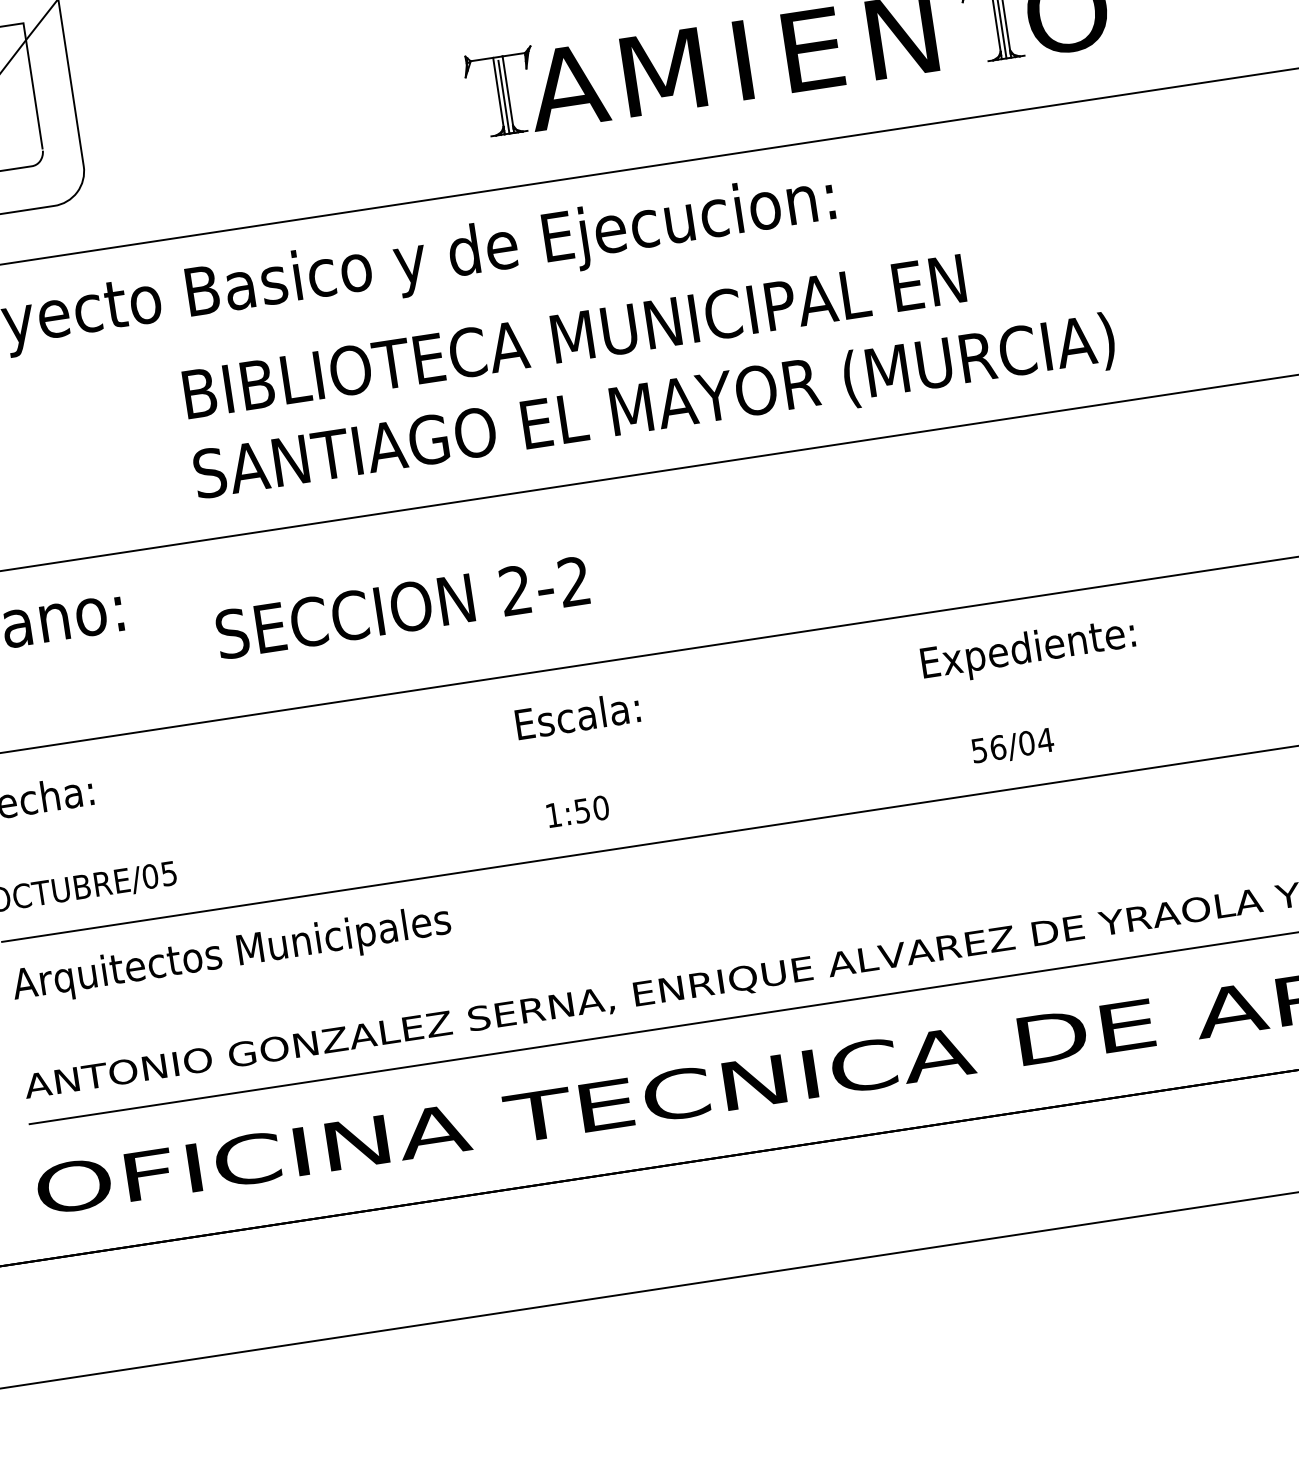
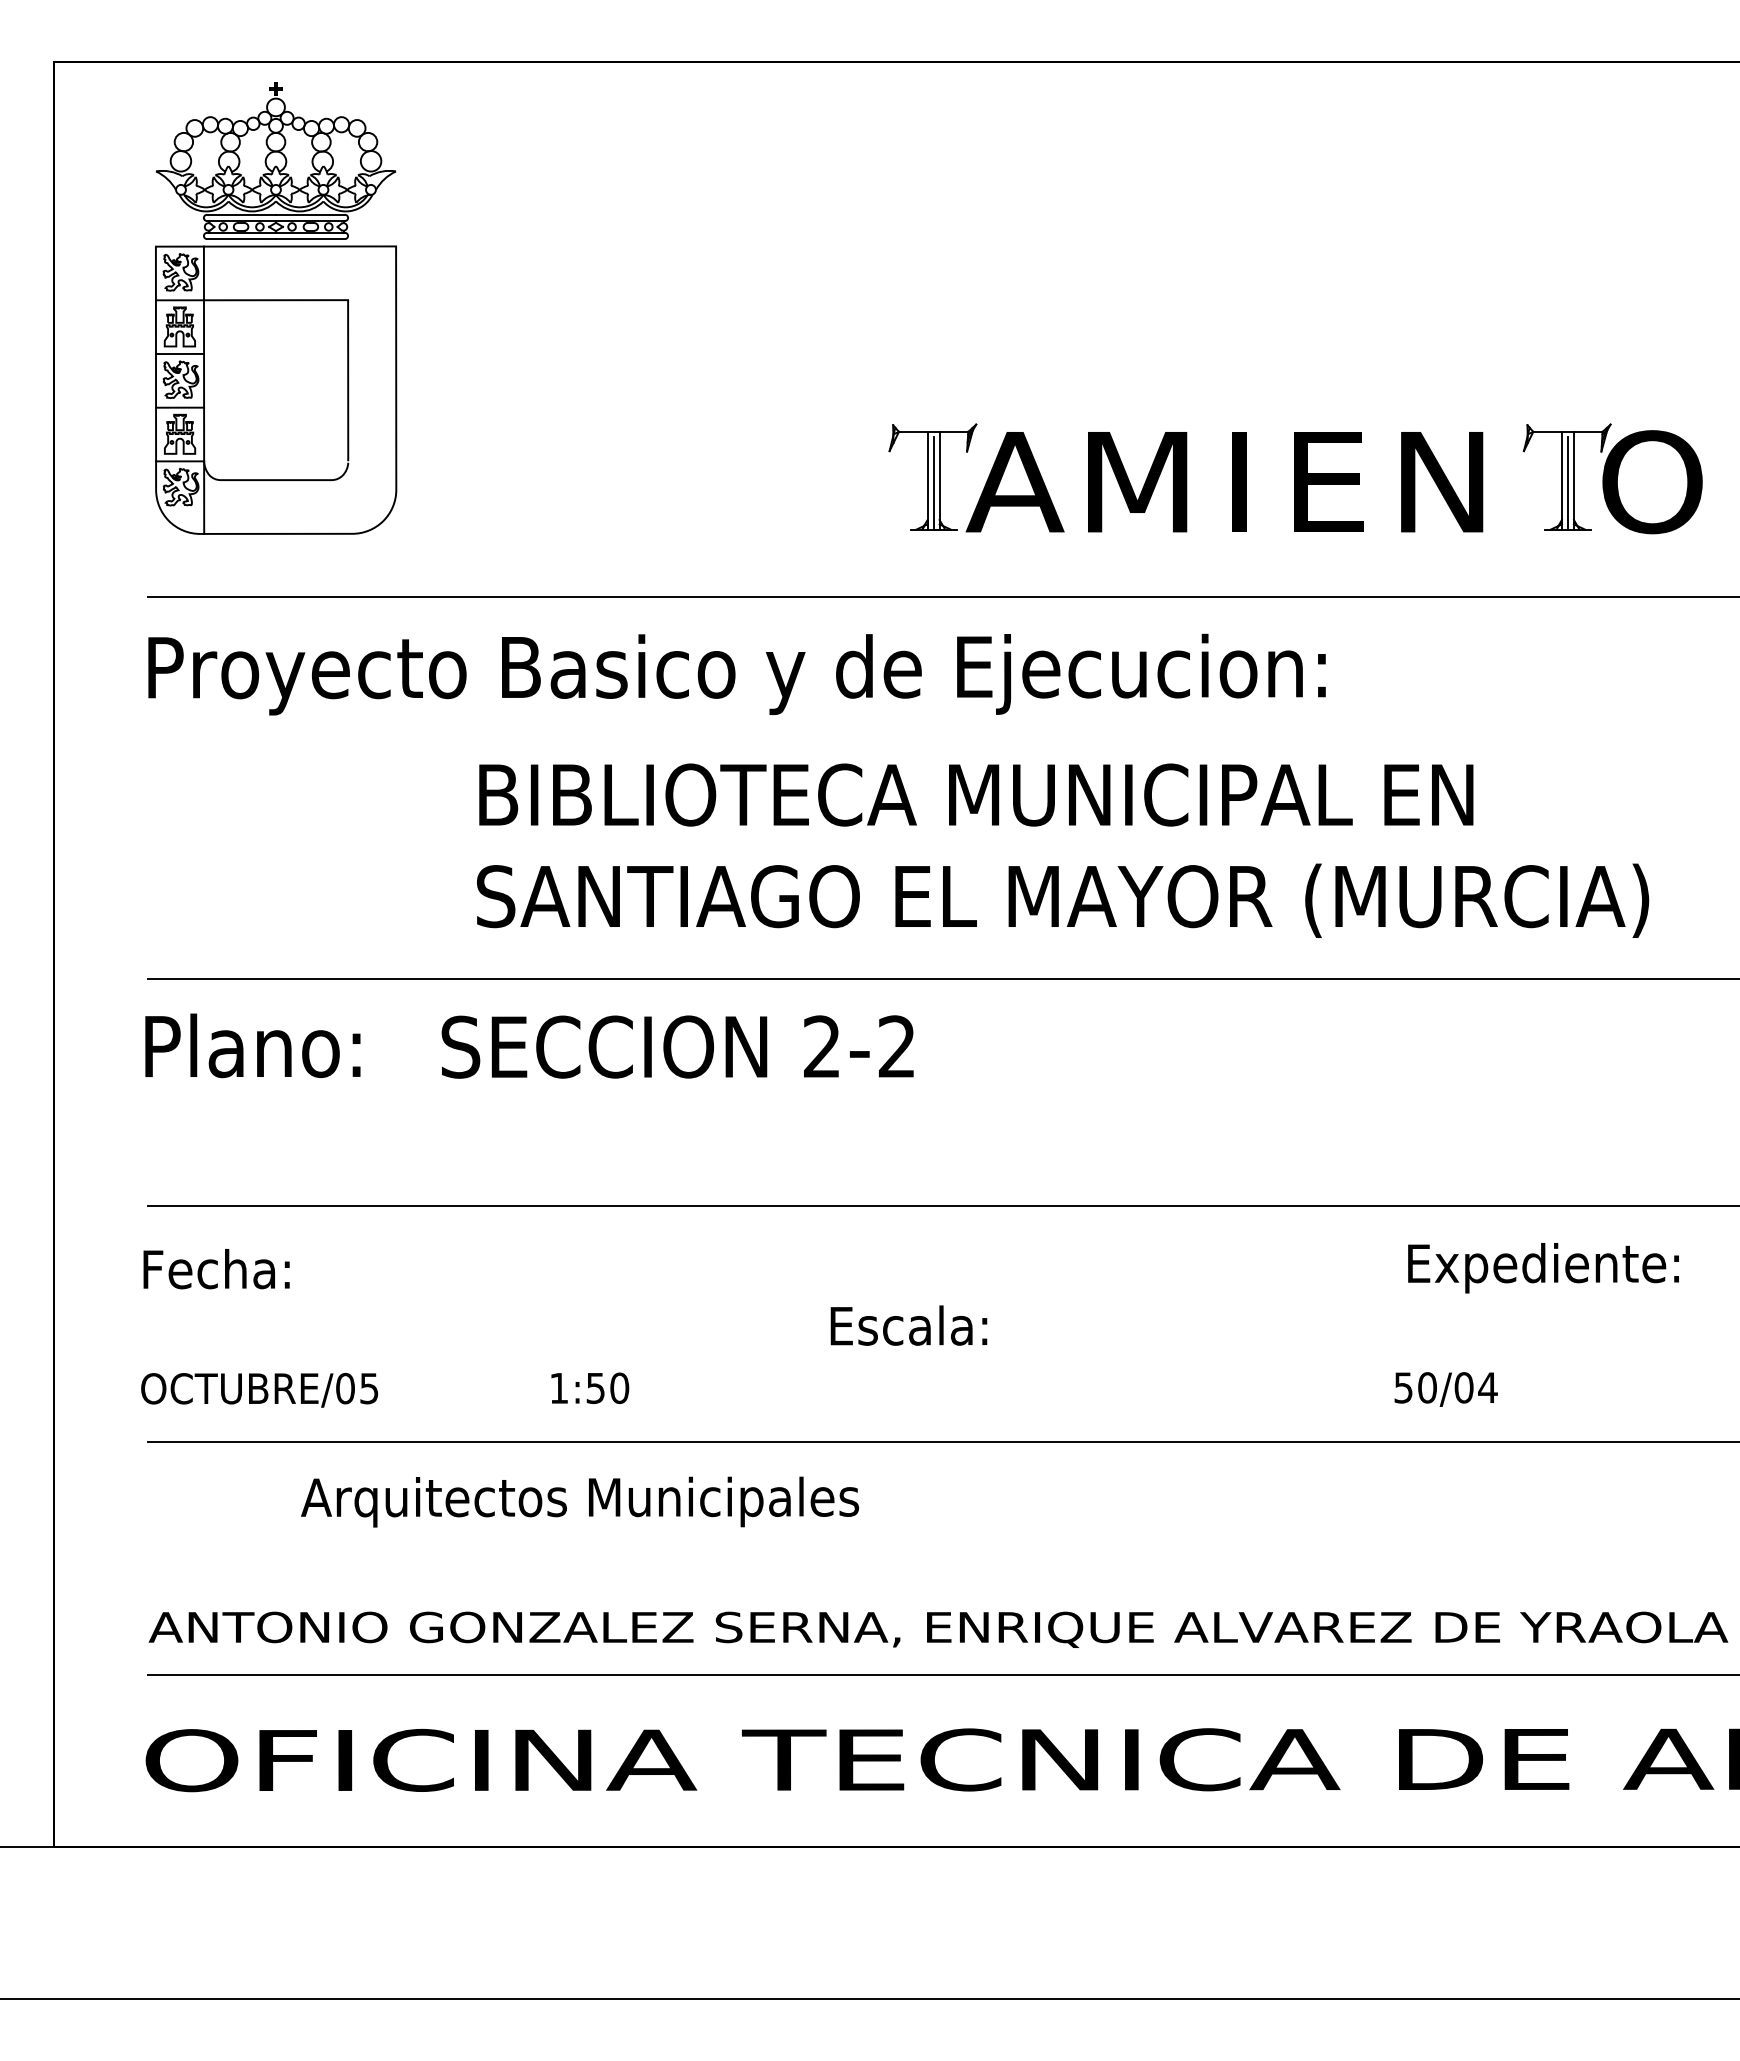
text: (402, 607) -> (677, 1046), moved
text: (1028, 651) -> (1543, 1268), moved
text: (577, 715) -> (908, 1325), moved
text: (998, 747) -> (1427, 1387), 56/04 -> 50/04
text: (578, 810) -> (590, 1387), moved
text: (231, 954) -> (580, 1501), moved

